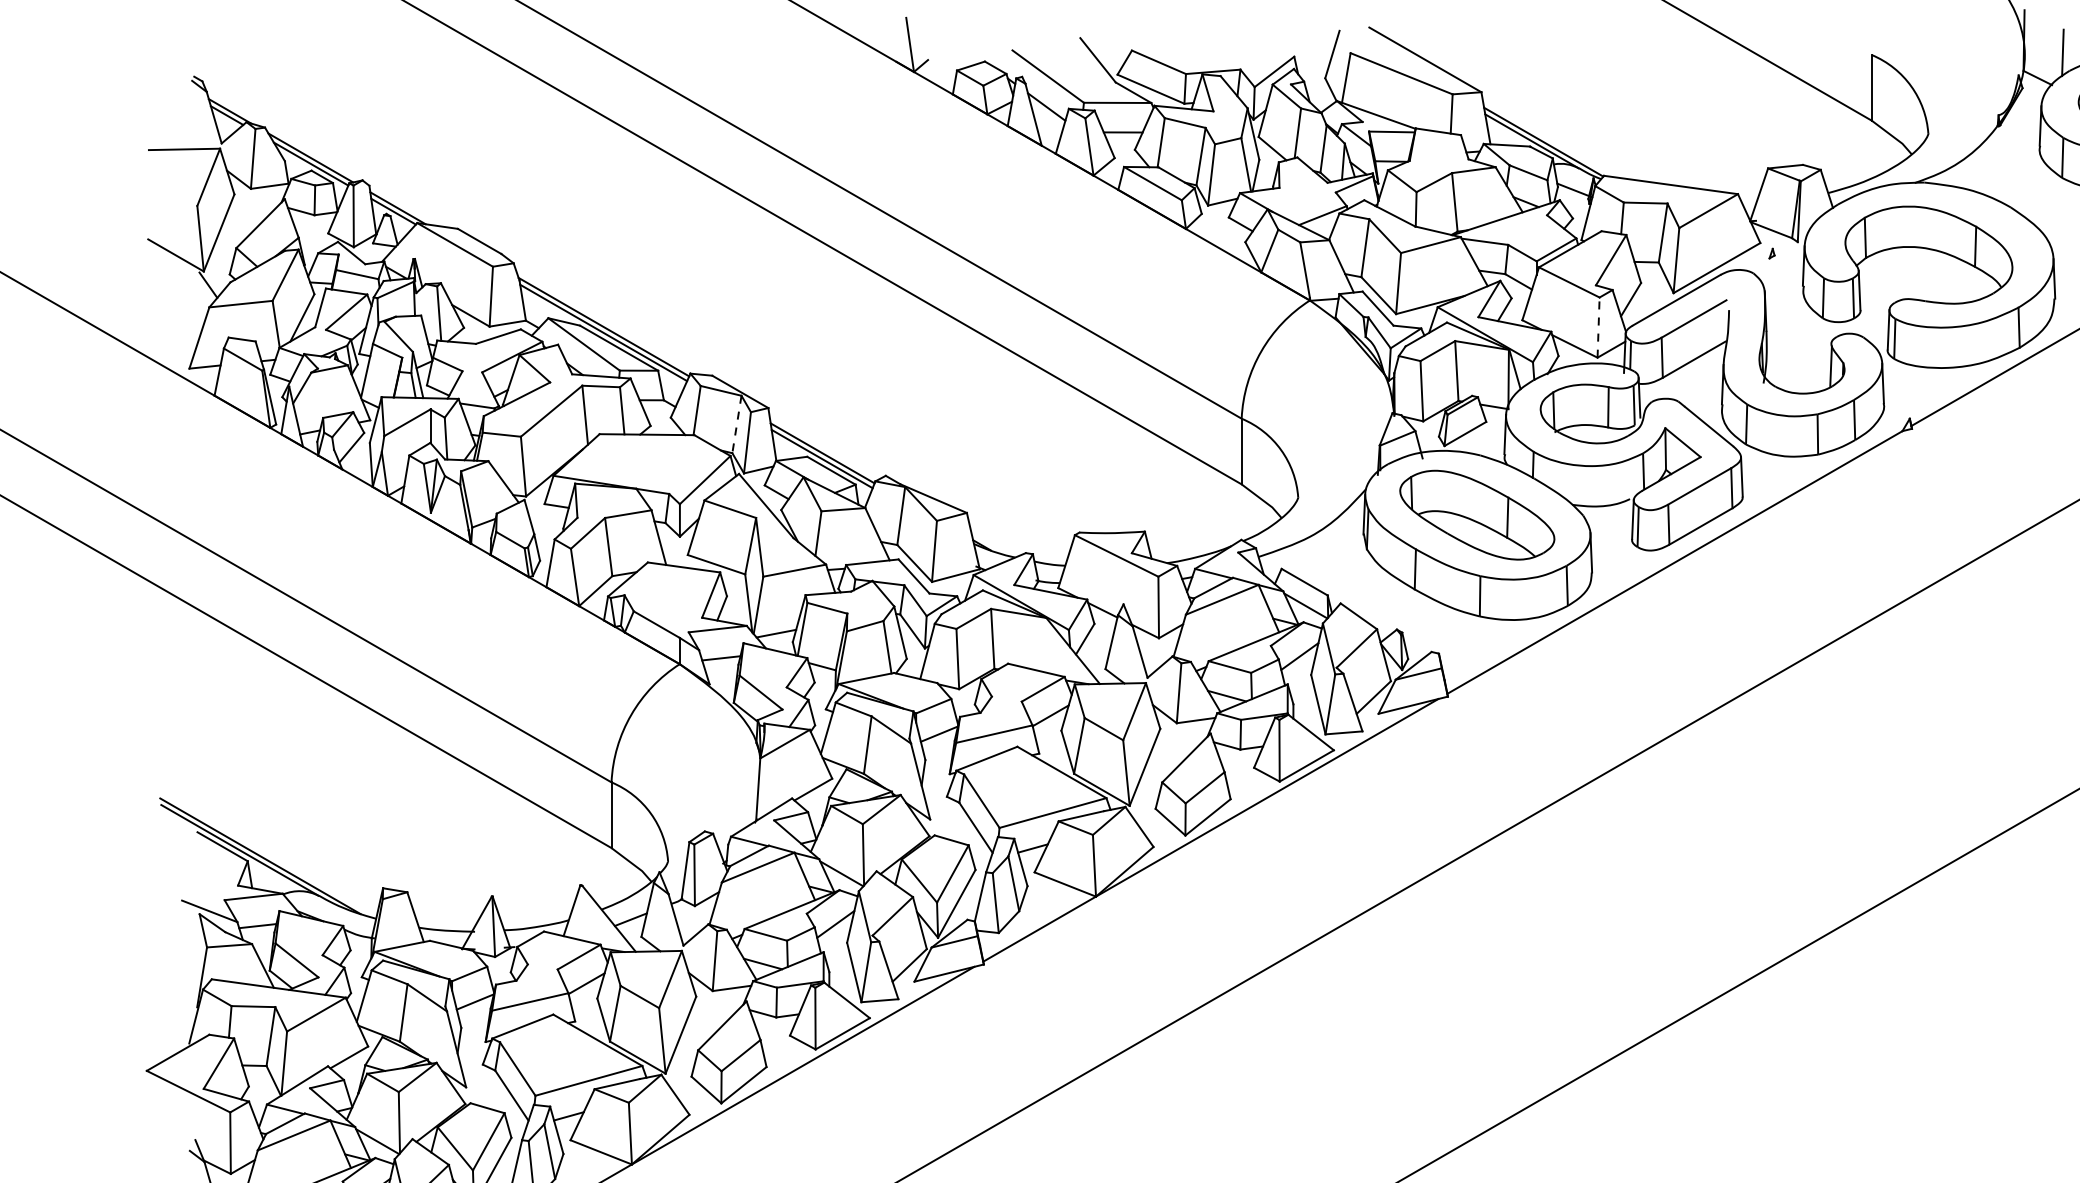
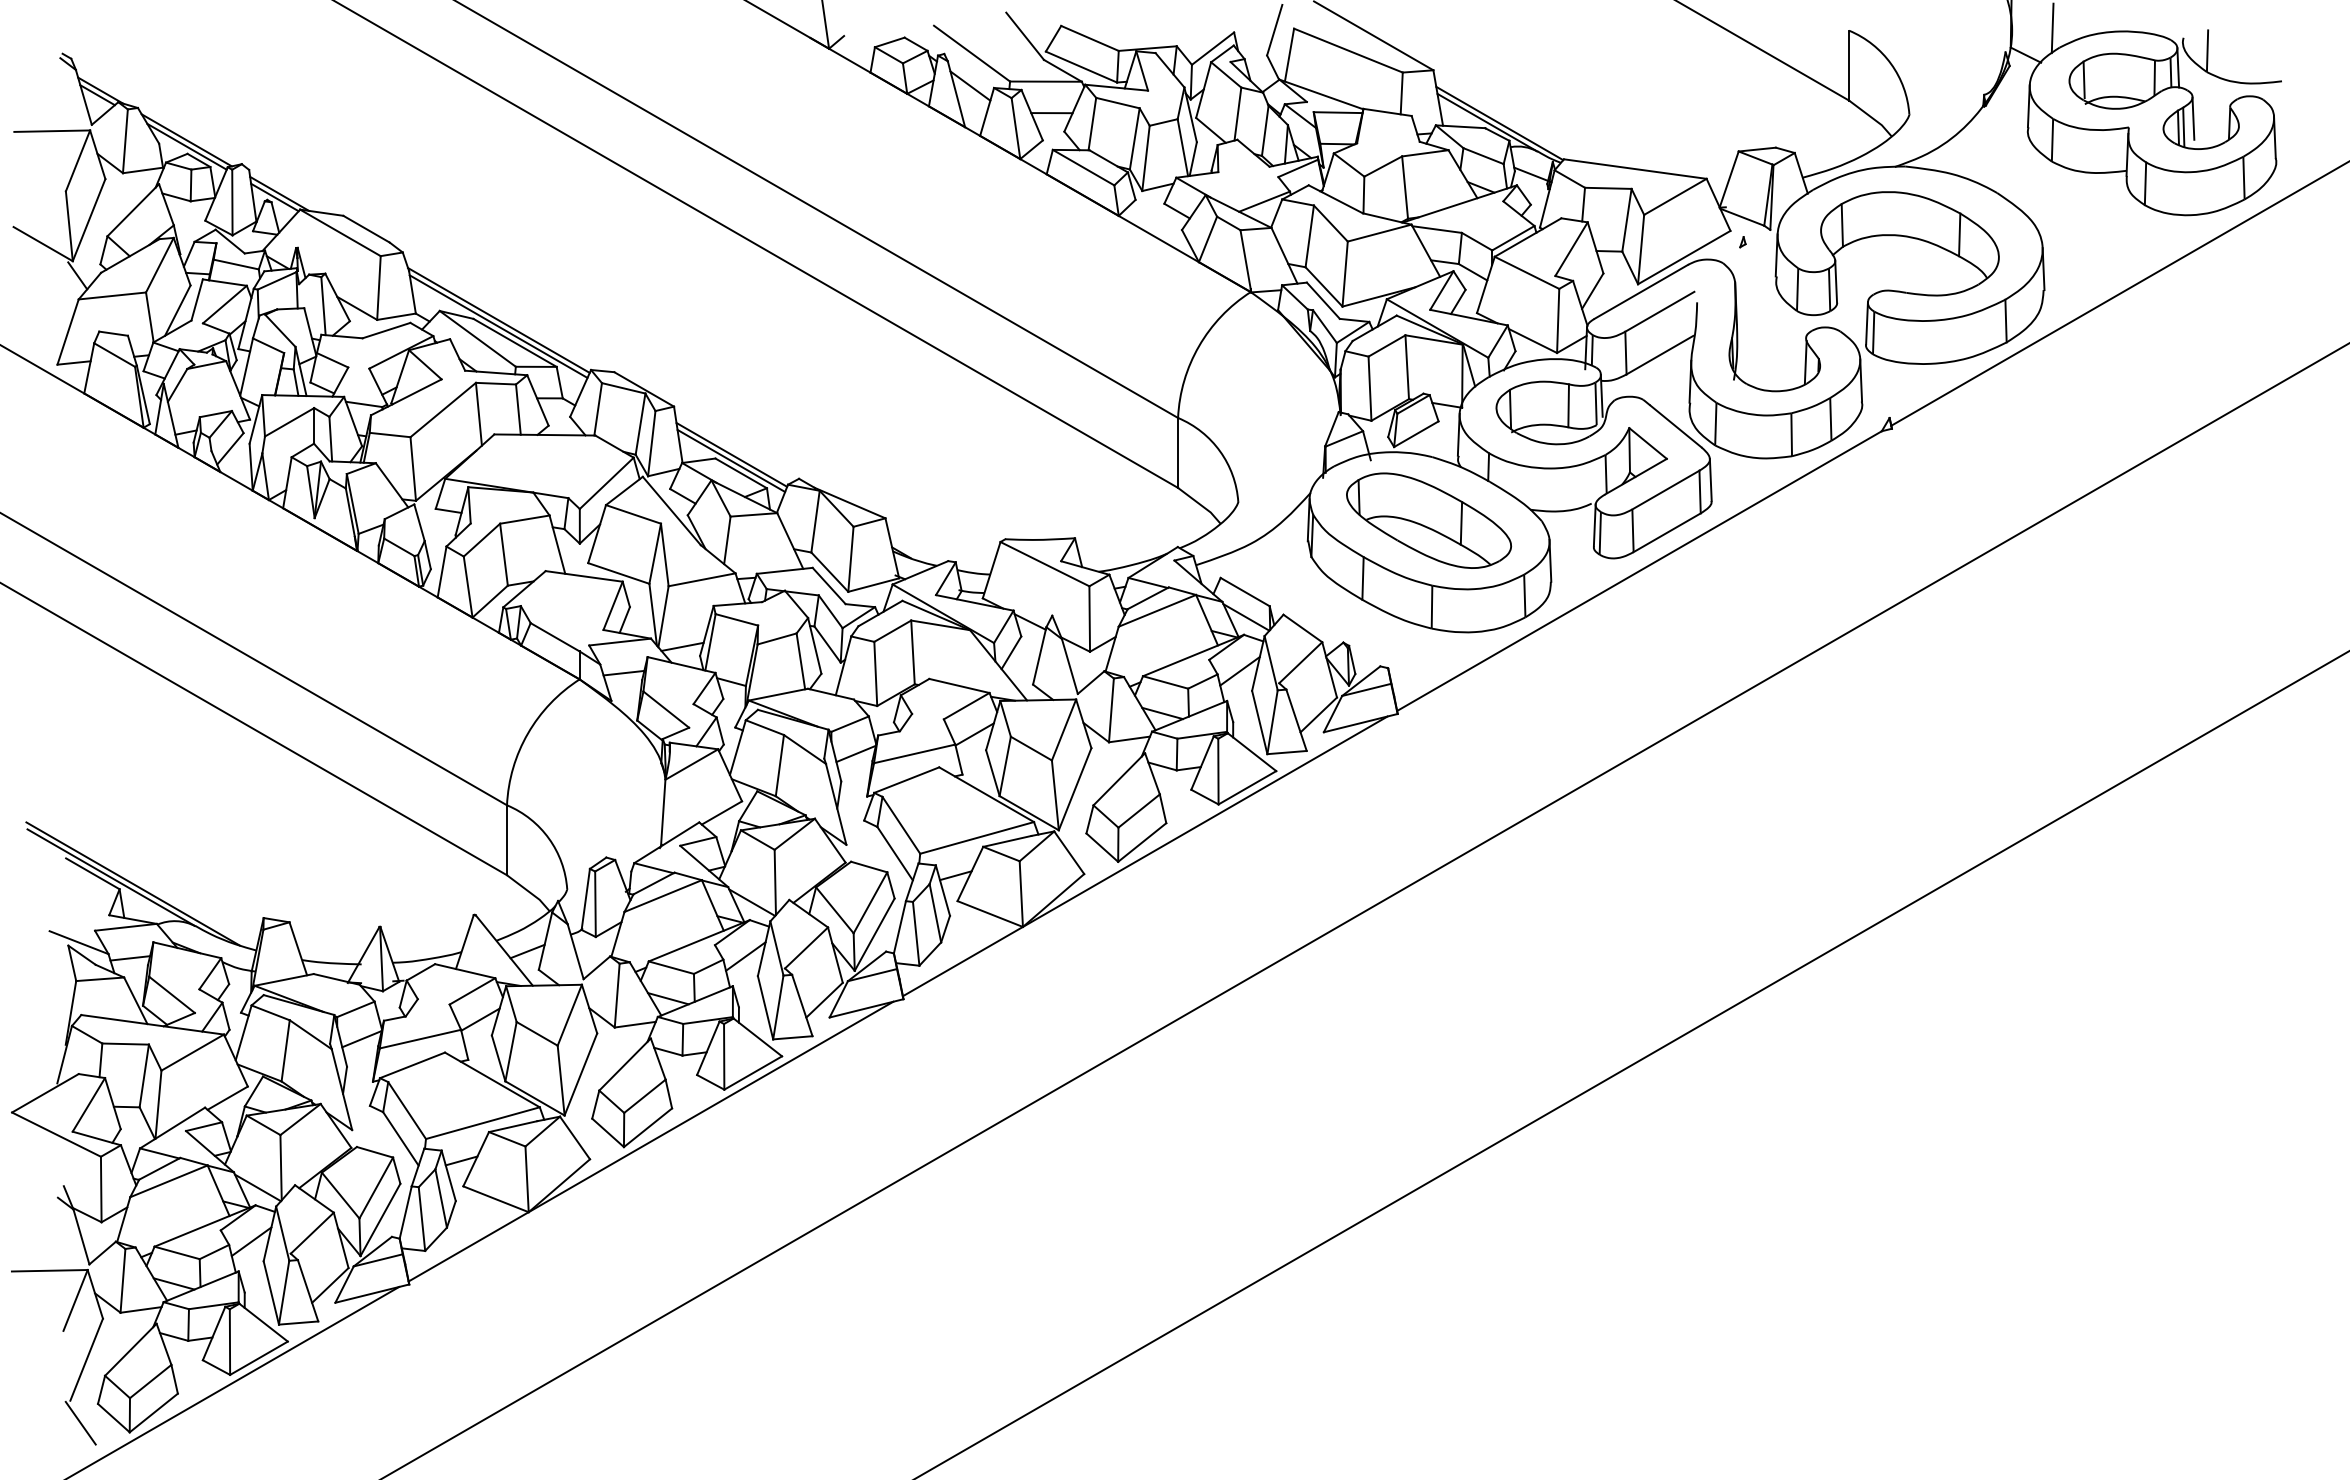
line: (1598, 327) -> (1558, 320), dashed -> solid
line: (736, 424) -> (640, 424), dashed -> solid

